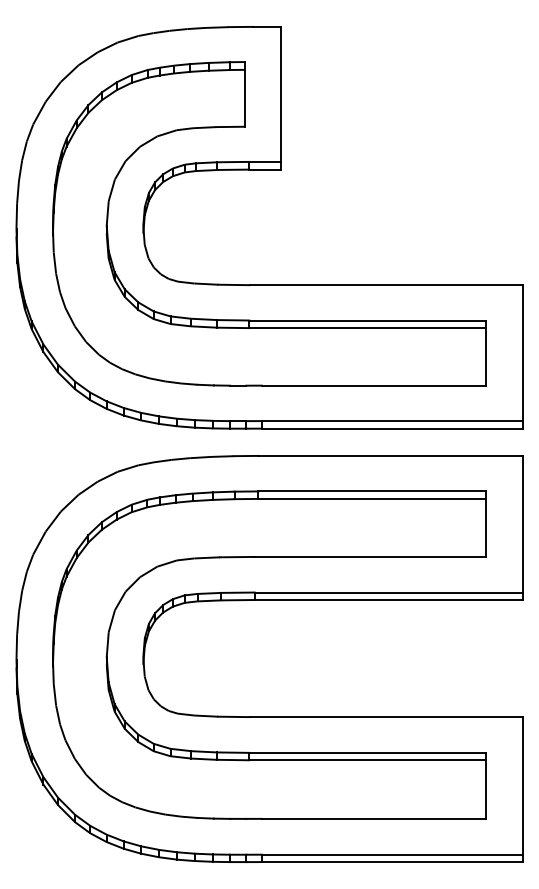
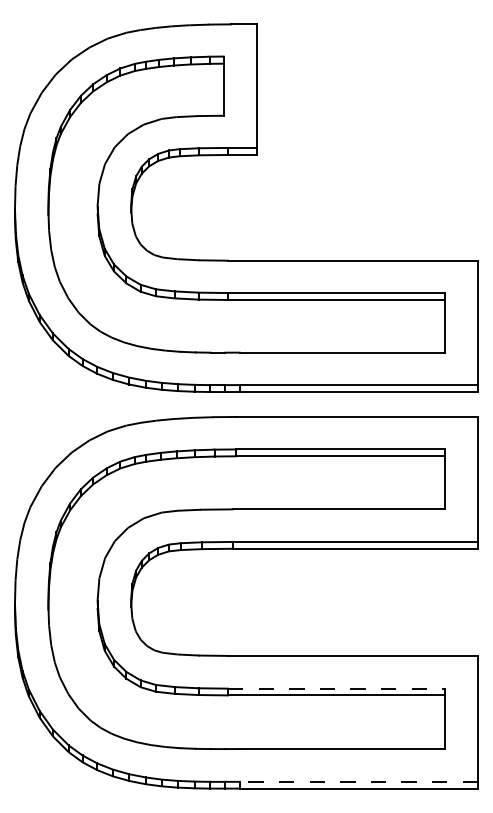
line: (367, 752) -> (336, 688), solid -> dashed
line: (391, 854) -> (358, 781), solid -> dashed

